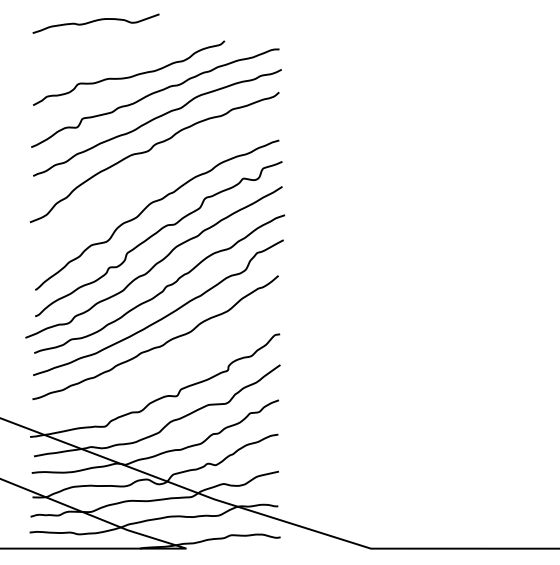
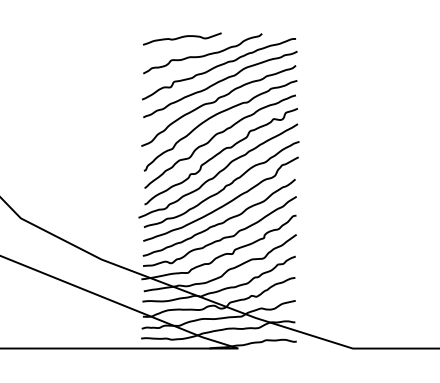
curve: (96, 21) -> (182, 37), moved
curve: (149, 174) -> (215, 116), added
curve: (160, 369) -> (222, 237), added

